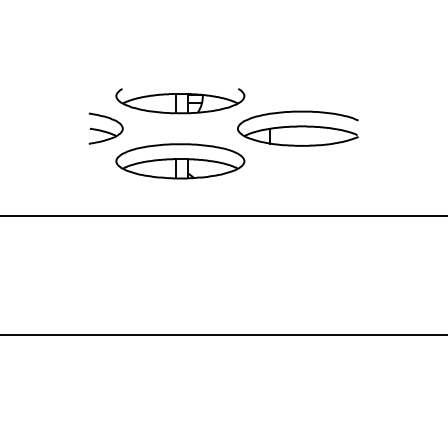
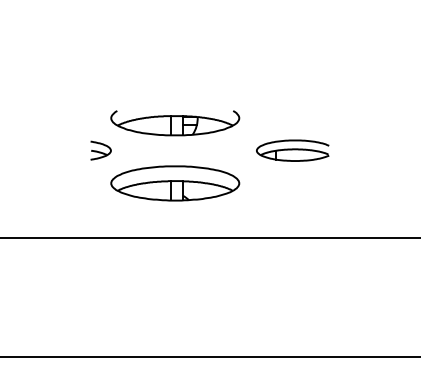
part: (105, 128) -> (100, 150), size x0.6
part: (297, 128) -> (292, 150), size x0.6

